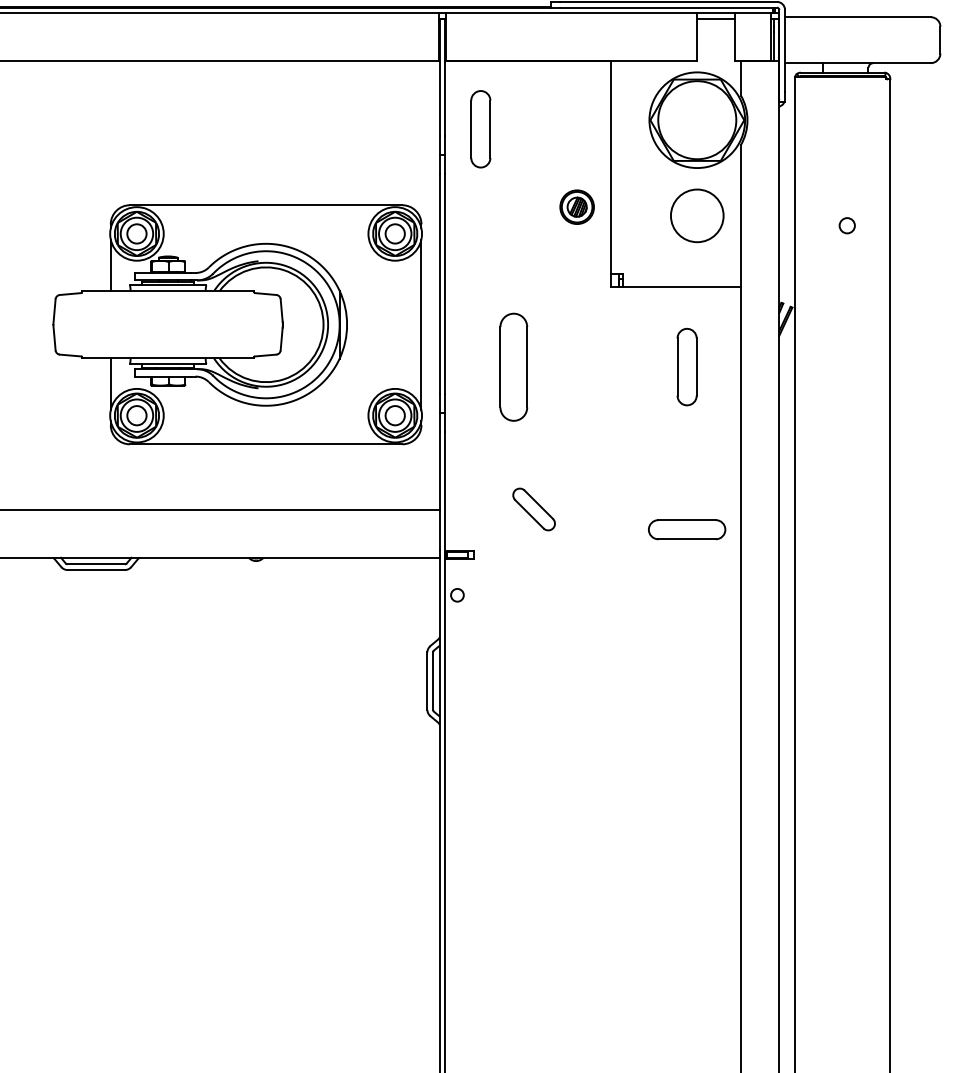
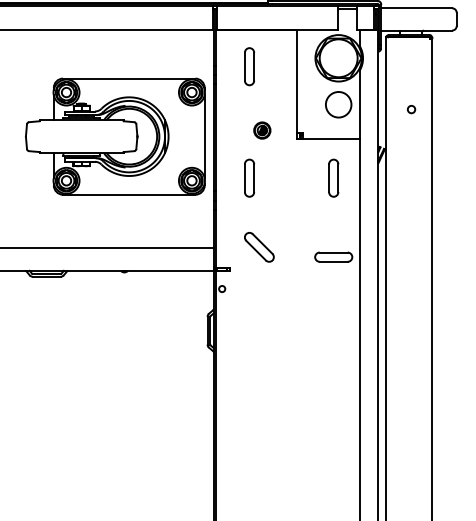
part: (480, 128) -> (249, 66), moved
part: (577, 207) -> (262, 130), moved
part: (237, 324) -> (115, 136), moved
part: (513, 365) -> (249, 177), size x0.71
part: (534, 509) -> (259, 247), size x1.43

